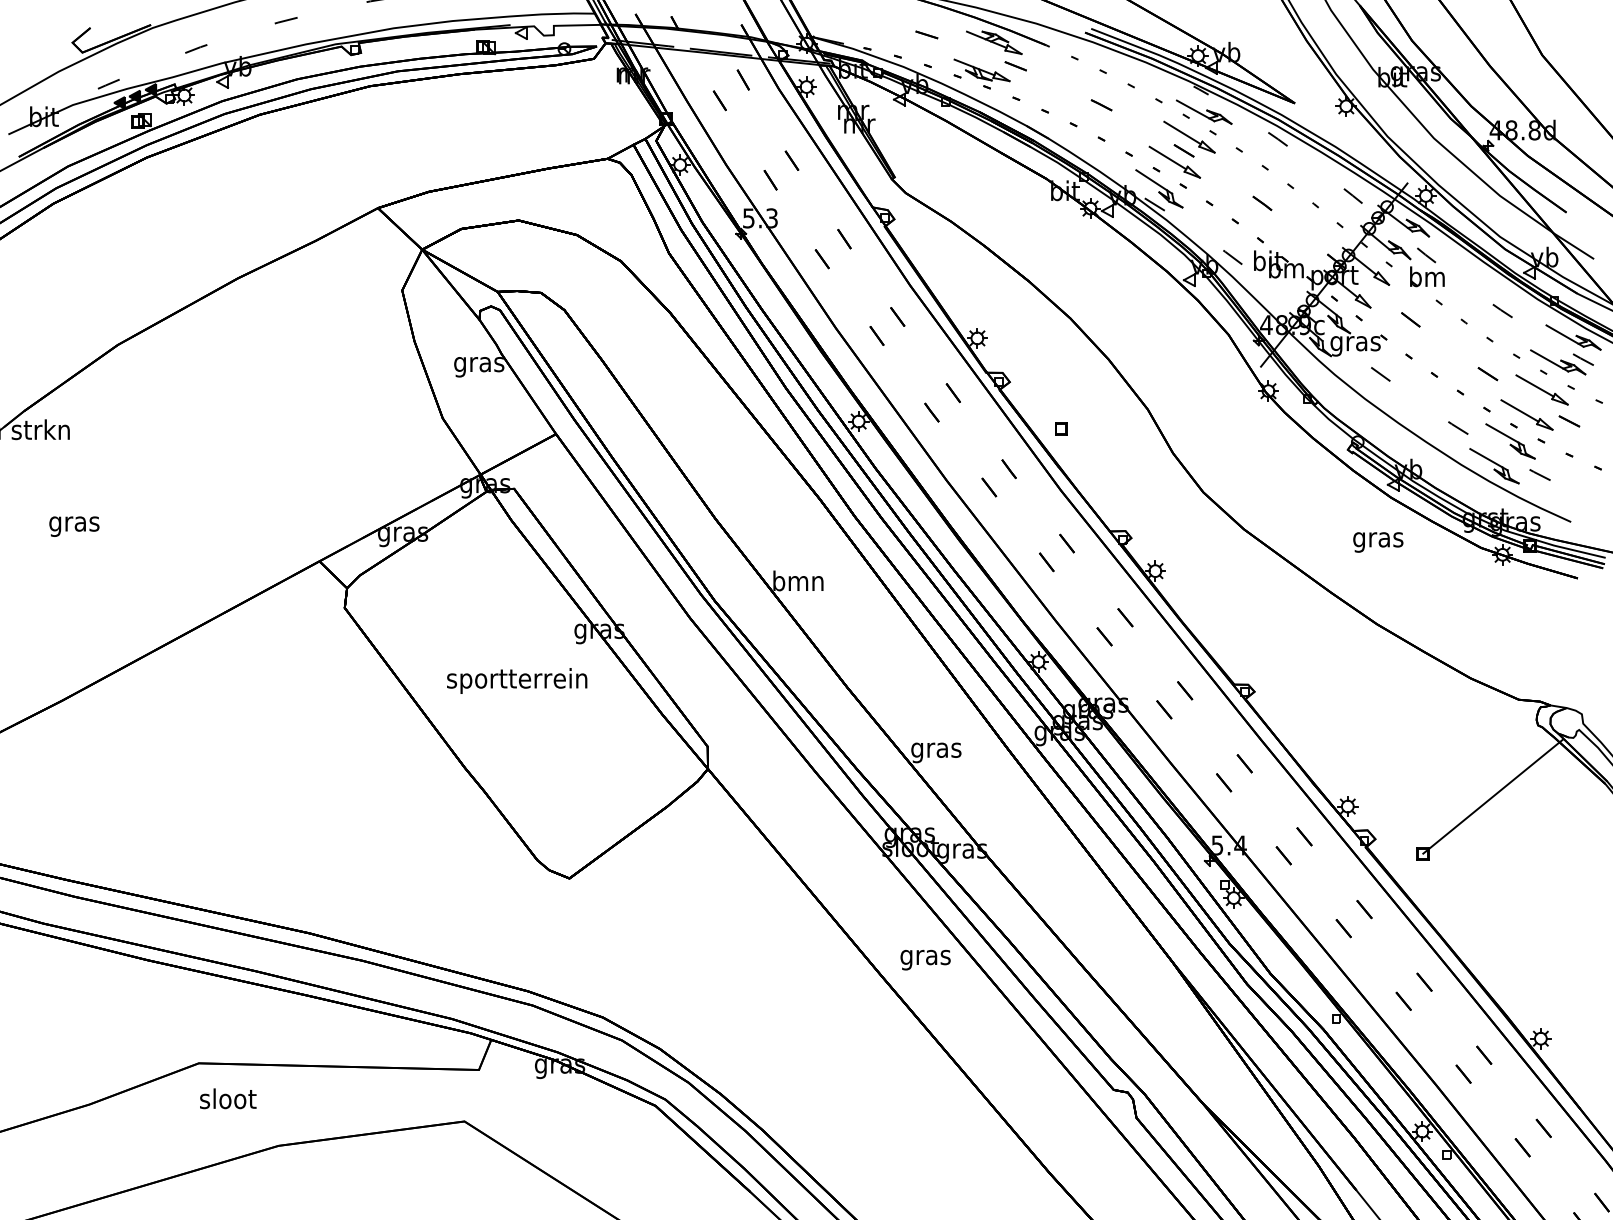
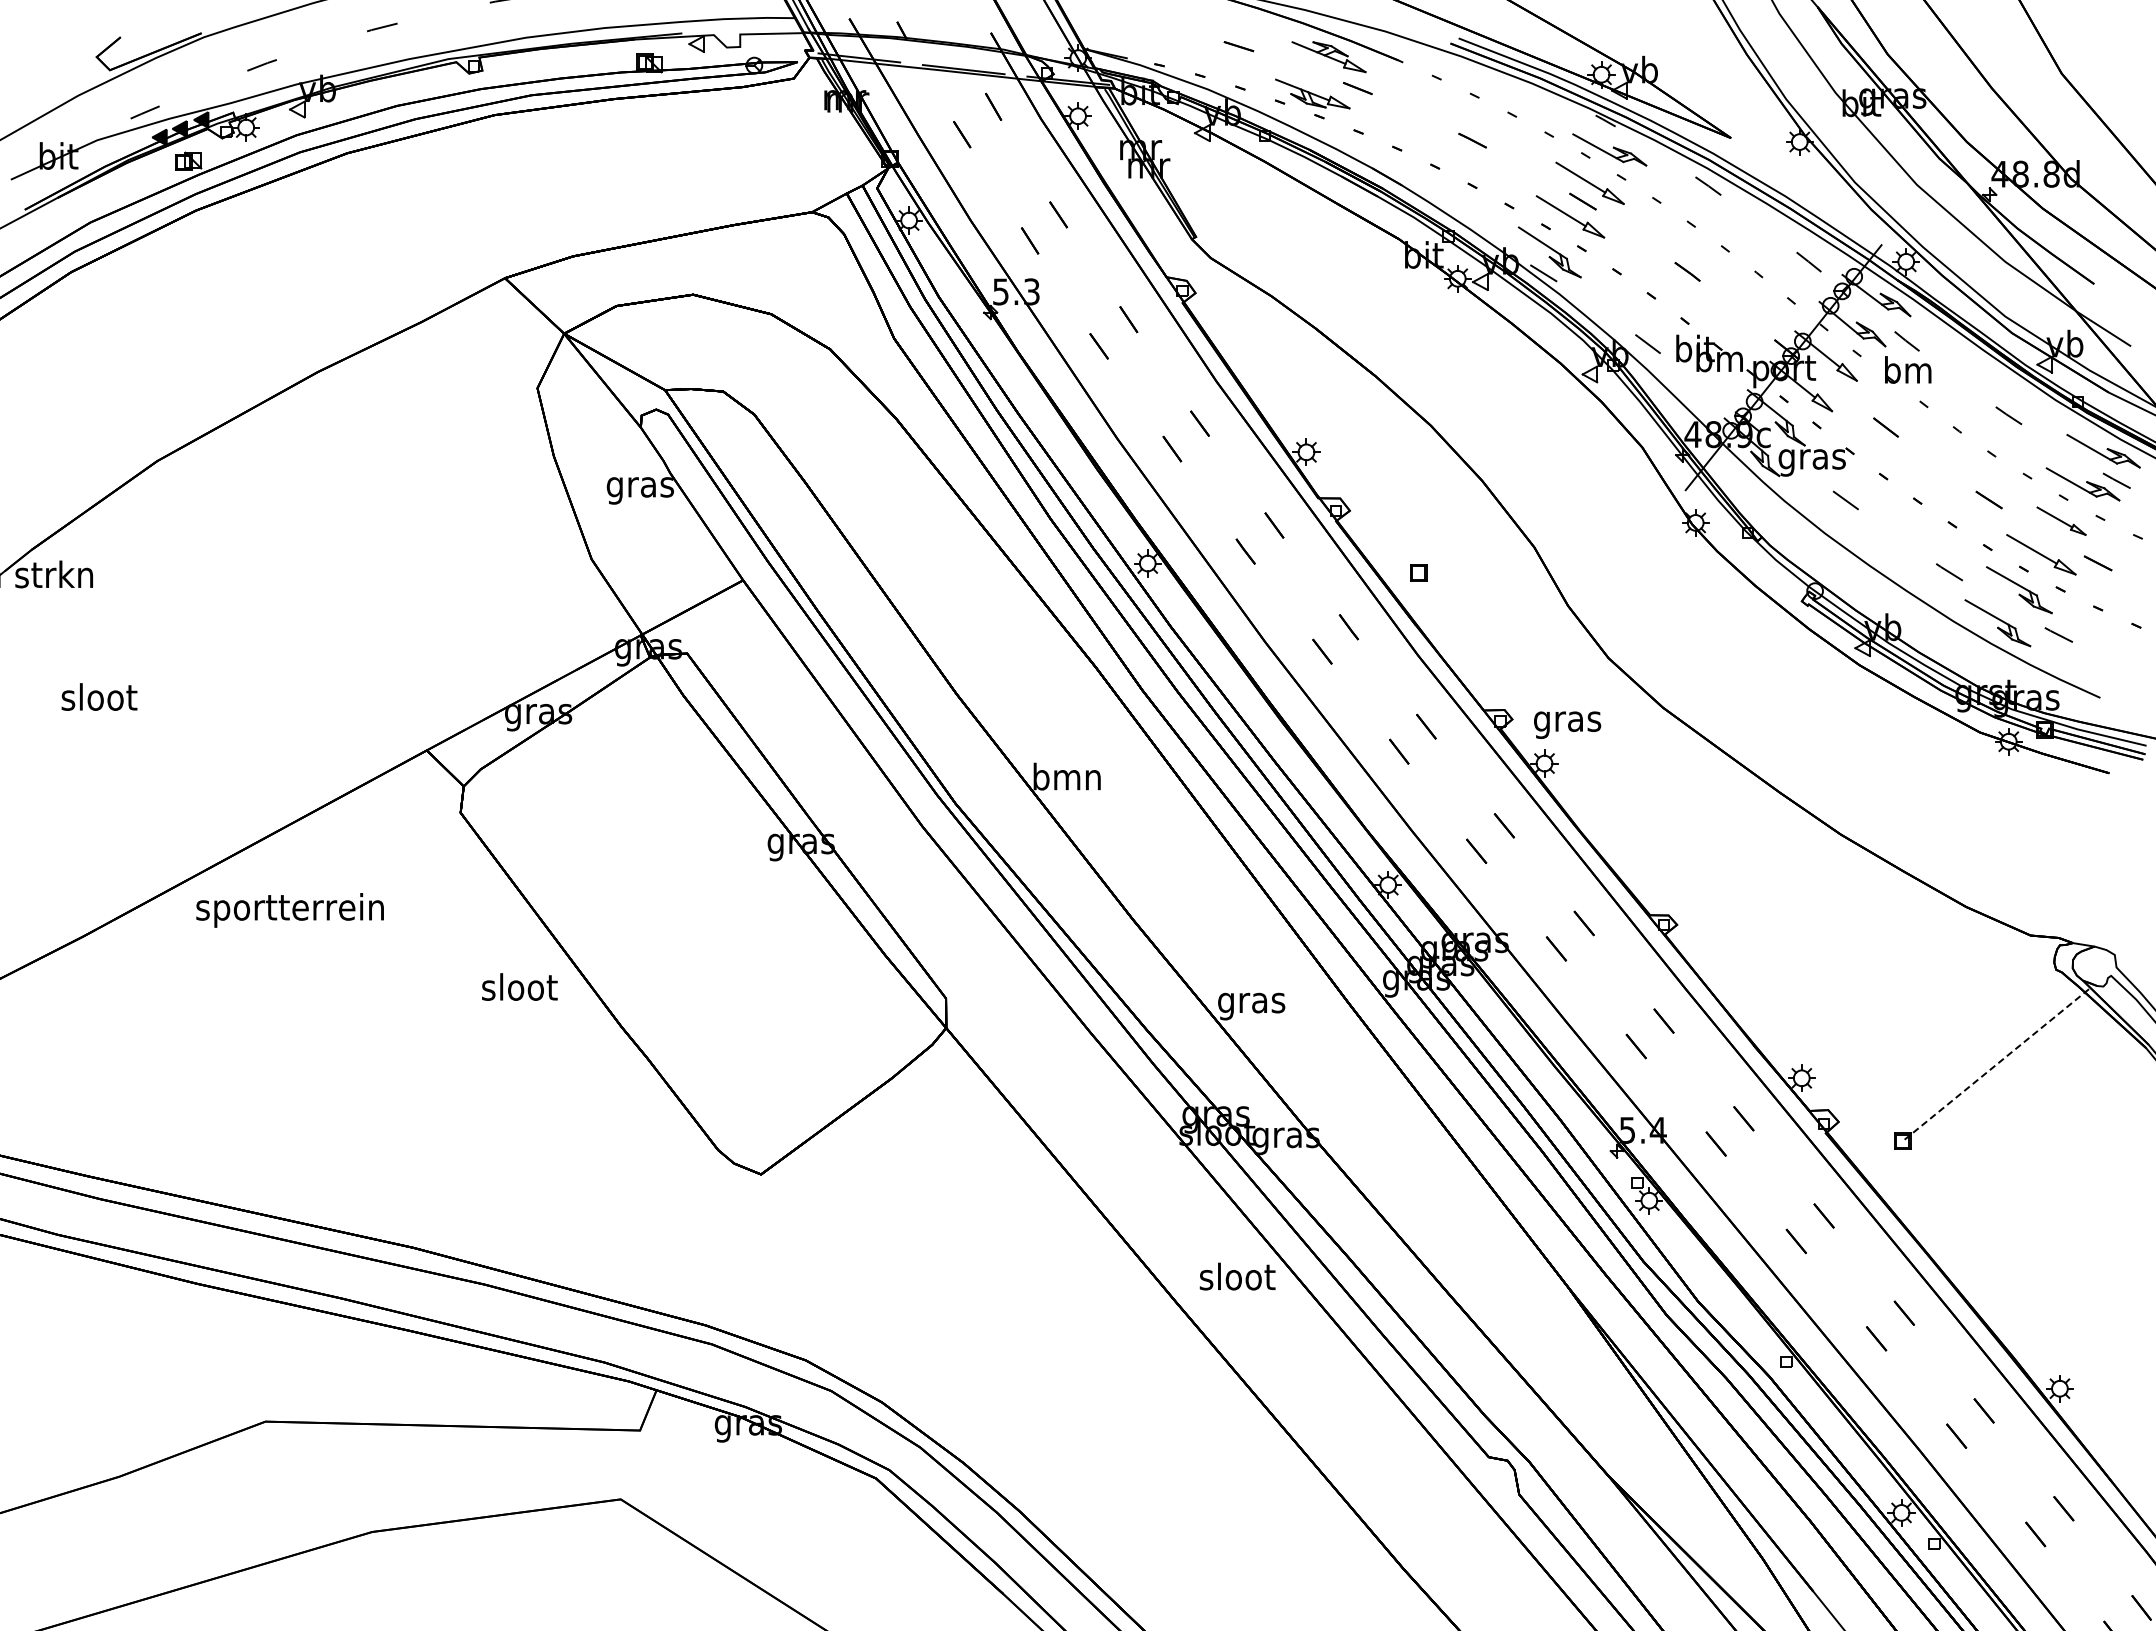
part: (1542, 389) -> (2061, 520), size x0.7
text: (74, 523) -> (99, 700), gras -> sloot
text: (1378, 541) -> (1567, 724), moved
text: (516, 681) -> (289, 910), moved
line: (1492, 796) -> (1995, 1065), solid -> dashed
text: (925, 957) -> (1237, 1279), gras -> sloot
text: (227, 1098) -> (519, 986), moved

